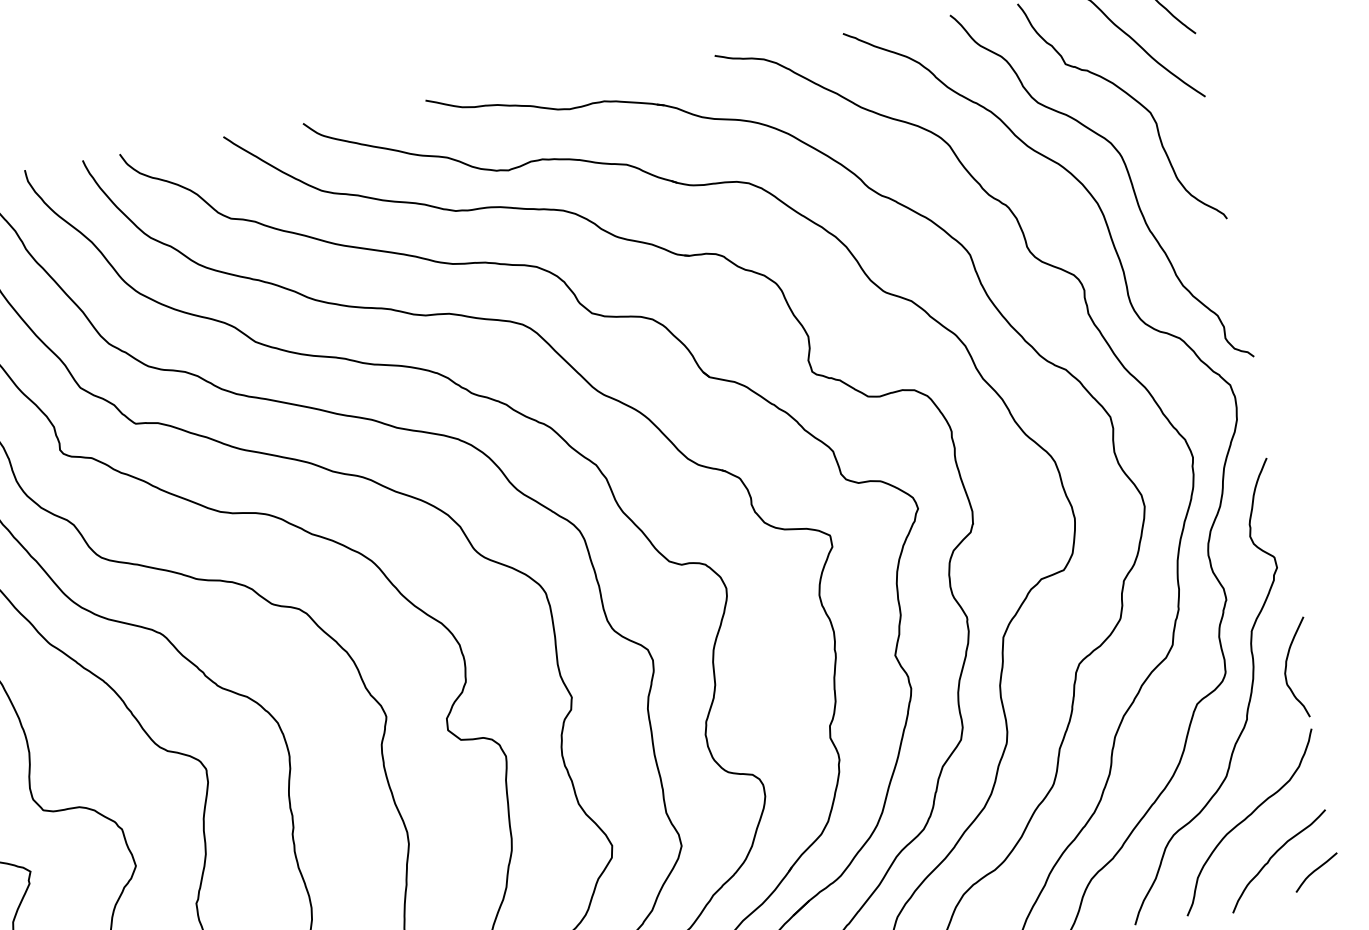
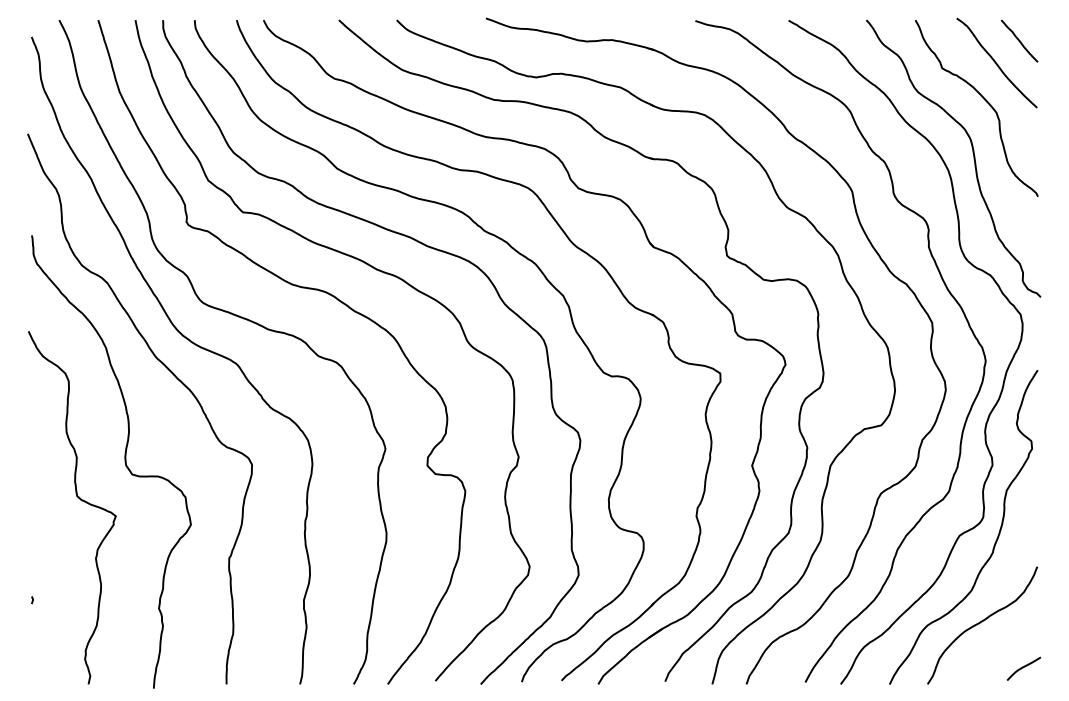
curve: (1287, 668) -> (1027, 521), removed
curve: (1273, 856) -> (995, 652), removed

